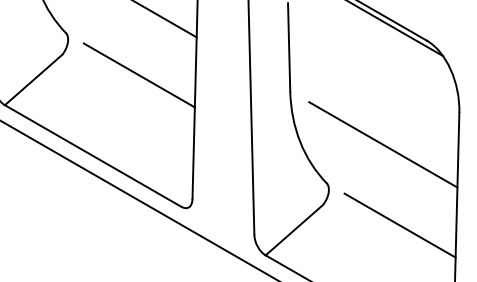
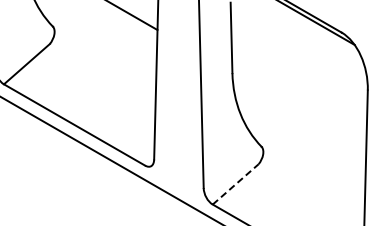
line: (139, 75) -> (111, 60), removed
line: (382, 144) -> (306, 115), removed
line: (399, 225) -> (319, 180), removed
line: (294, 230) -> (235, 184), solid -> dashed

